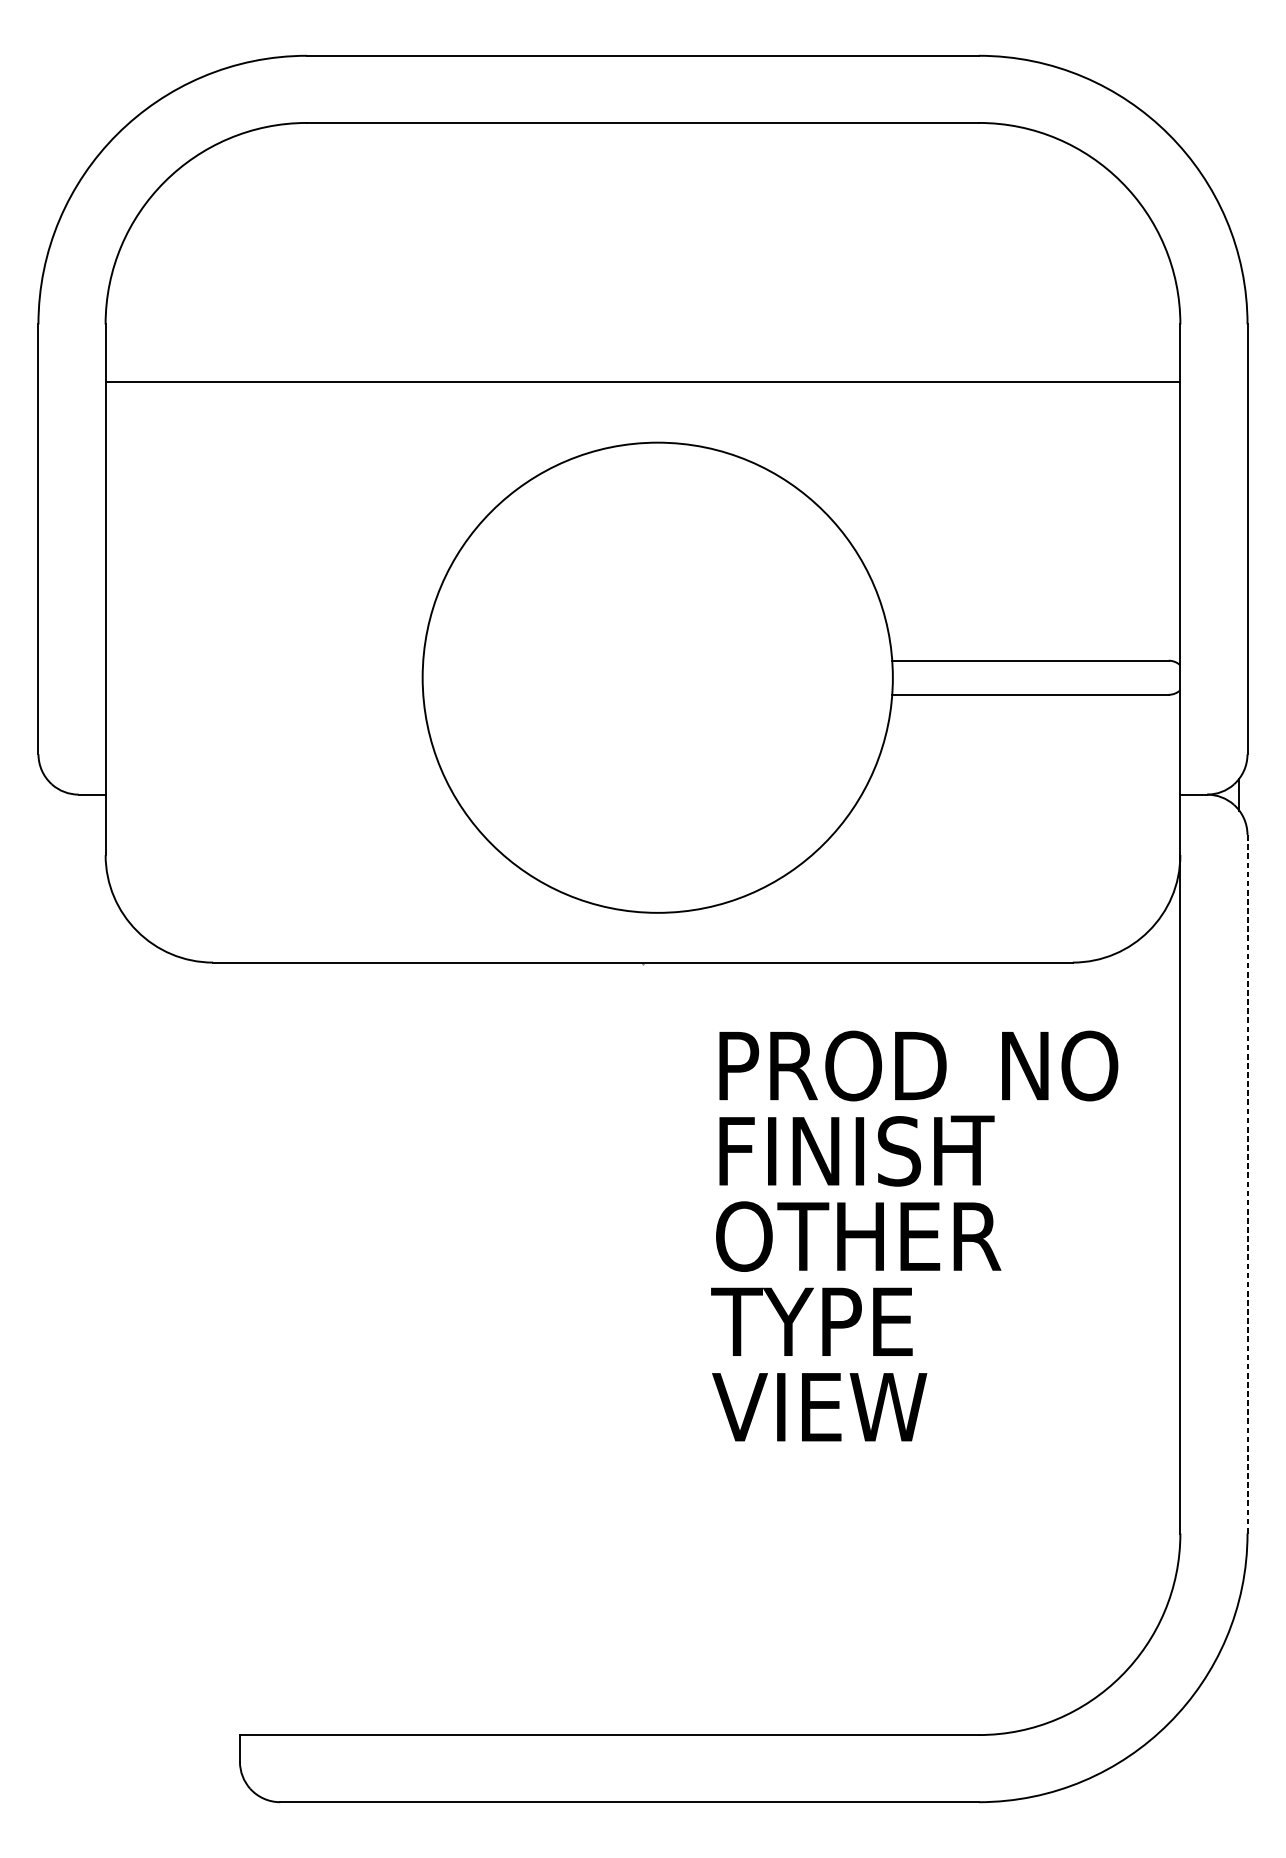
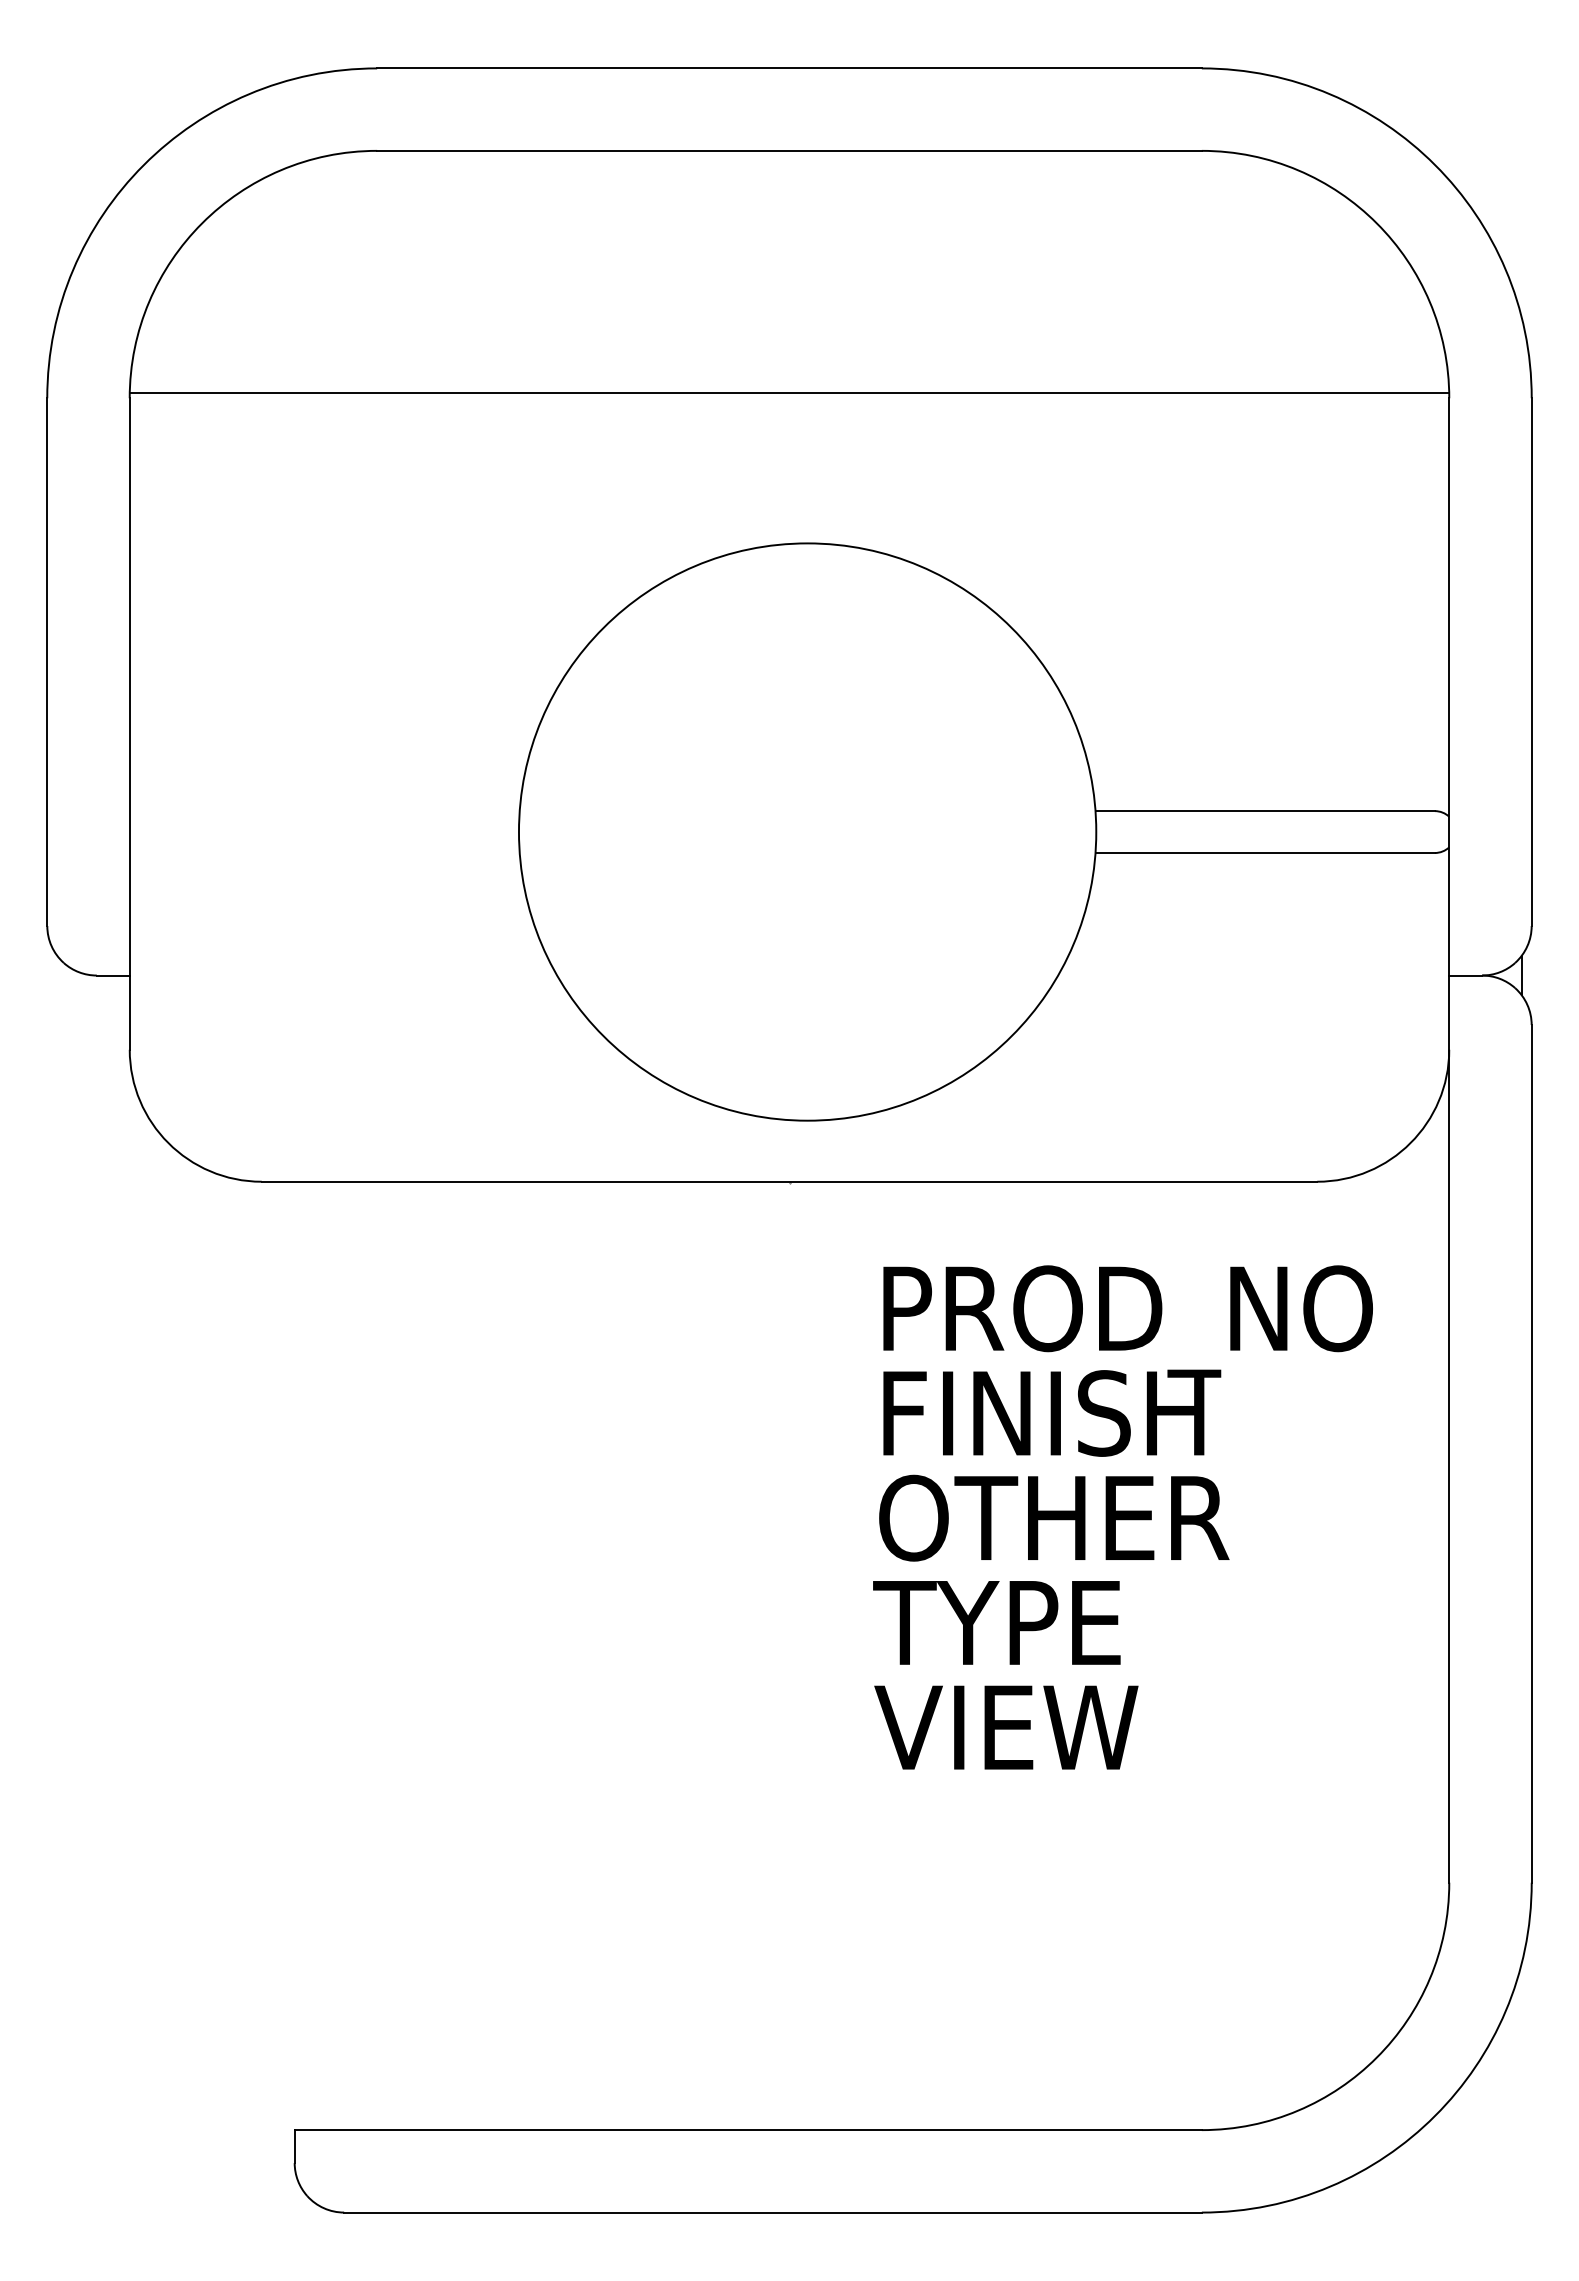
line: (643, 382) -> (789, 393), moved
line: (1247, 1183) -> (1531, 1453), dashed -> solid

